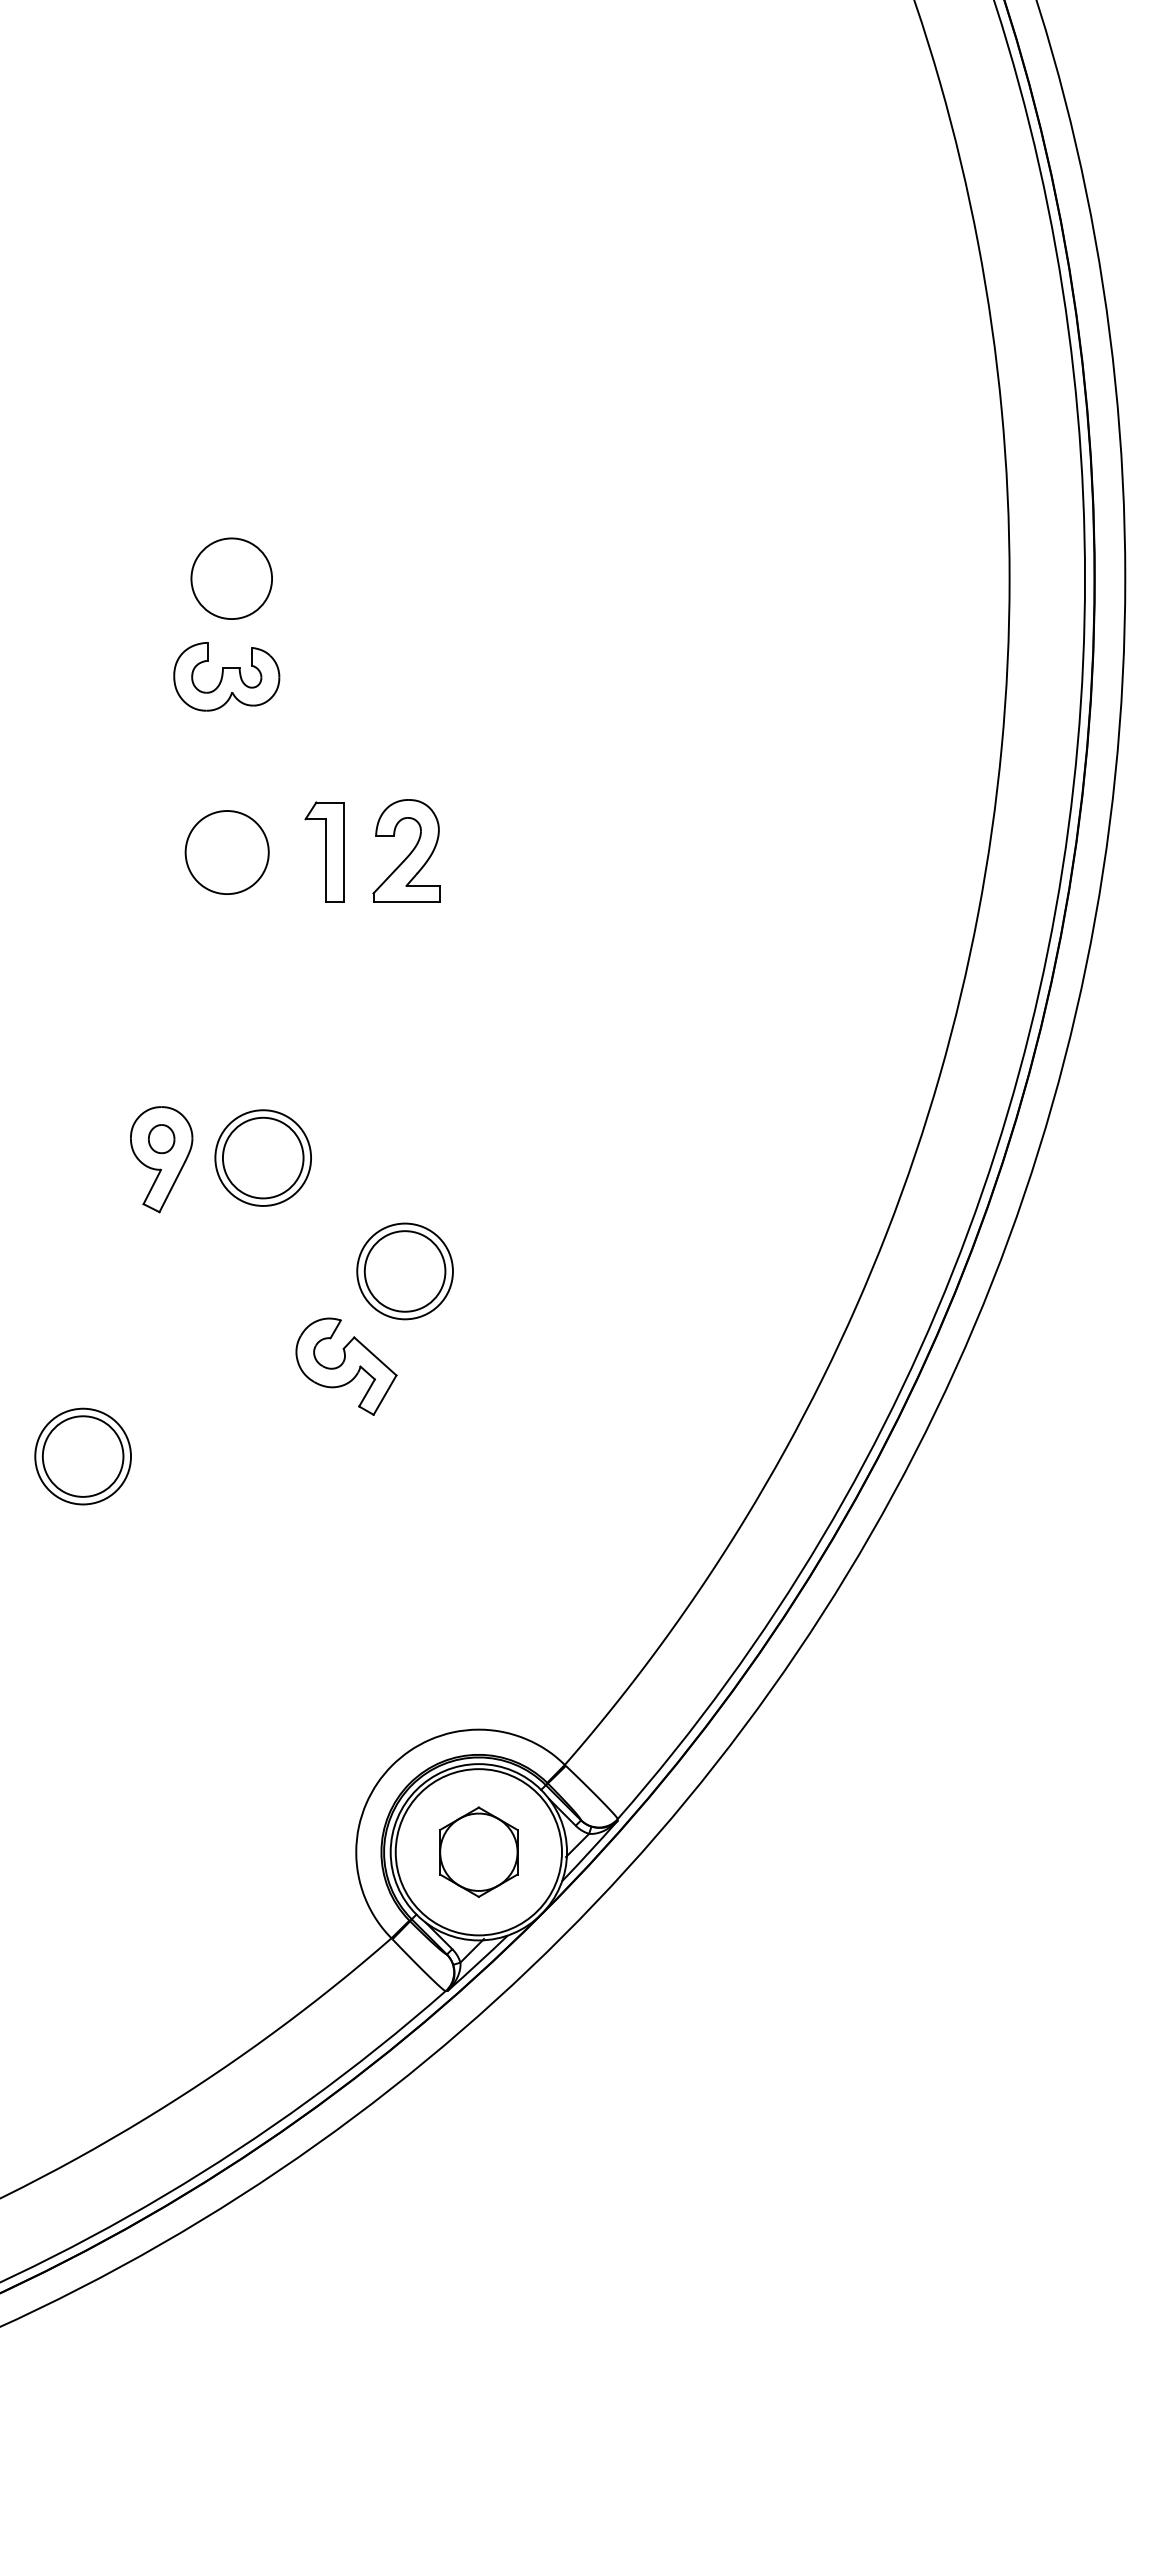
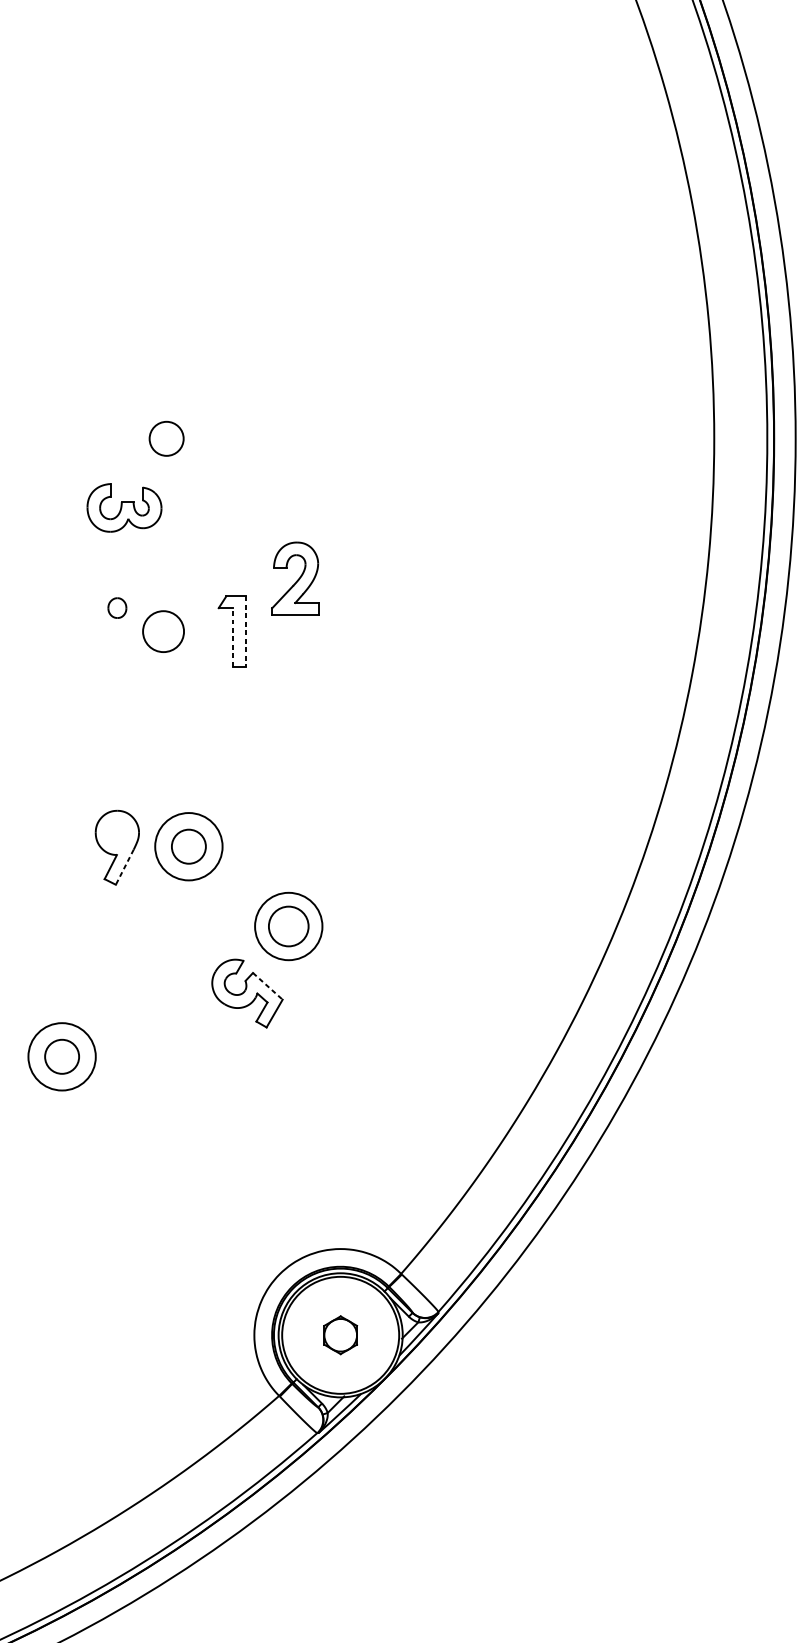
circle: (231, 578) -> (166, 438), size x0.6
part: (226, 676) -> (124, 507), moved
part: (406, 850) -> (295, 578), moved
circle: (226, 852) -> (163, 631), size x0.7
line: (344, 852) -> (246, 631), solid -> dashed
line: (326, 860) -> (233, 637), solid -> dashed
part: (161, 1139) -> (117, 608), moved
circle: (262, 1157) -> (188, 846), size x0.6
line: (172, 1187) -> (125, 867), solid -> dashed
circle: (404, 1271) -> (288, 926), size x0.7
line: (375, 1356) -> (267, 986), solid -> dashed
circle: (82, 1456) -> (61, 1056), size x0.6
part: (478, 1851) -> (340, 1334), size x0.6

